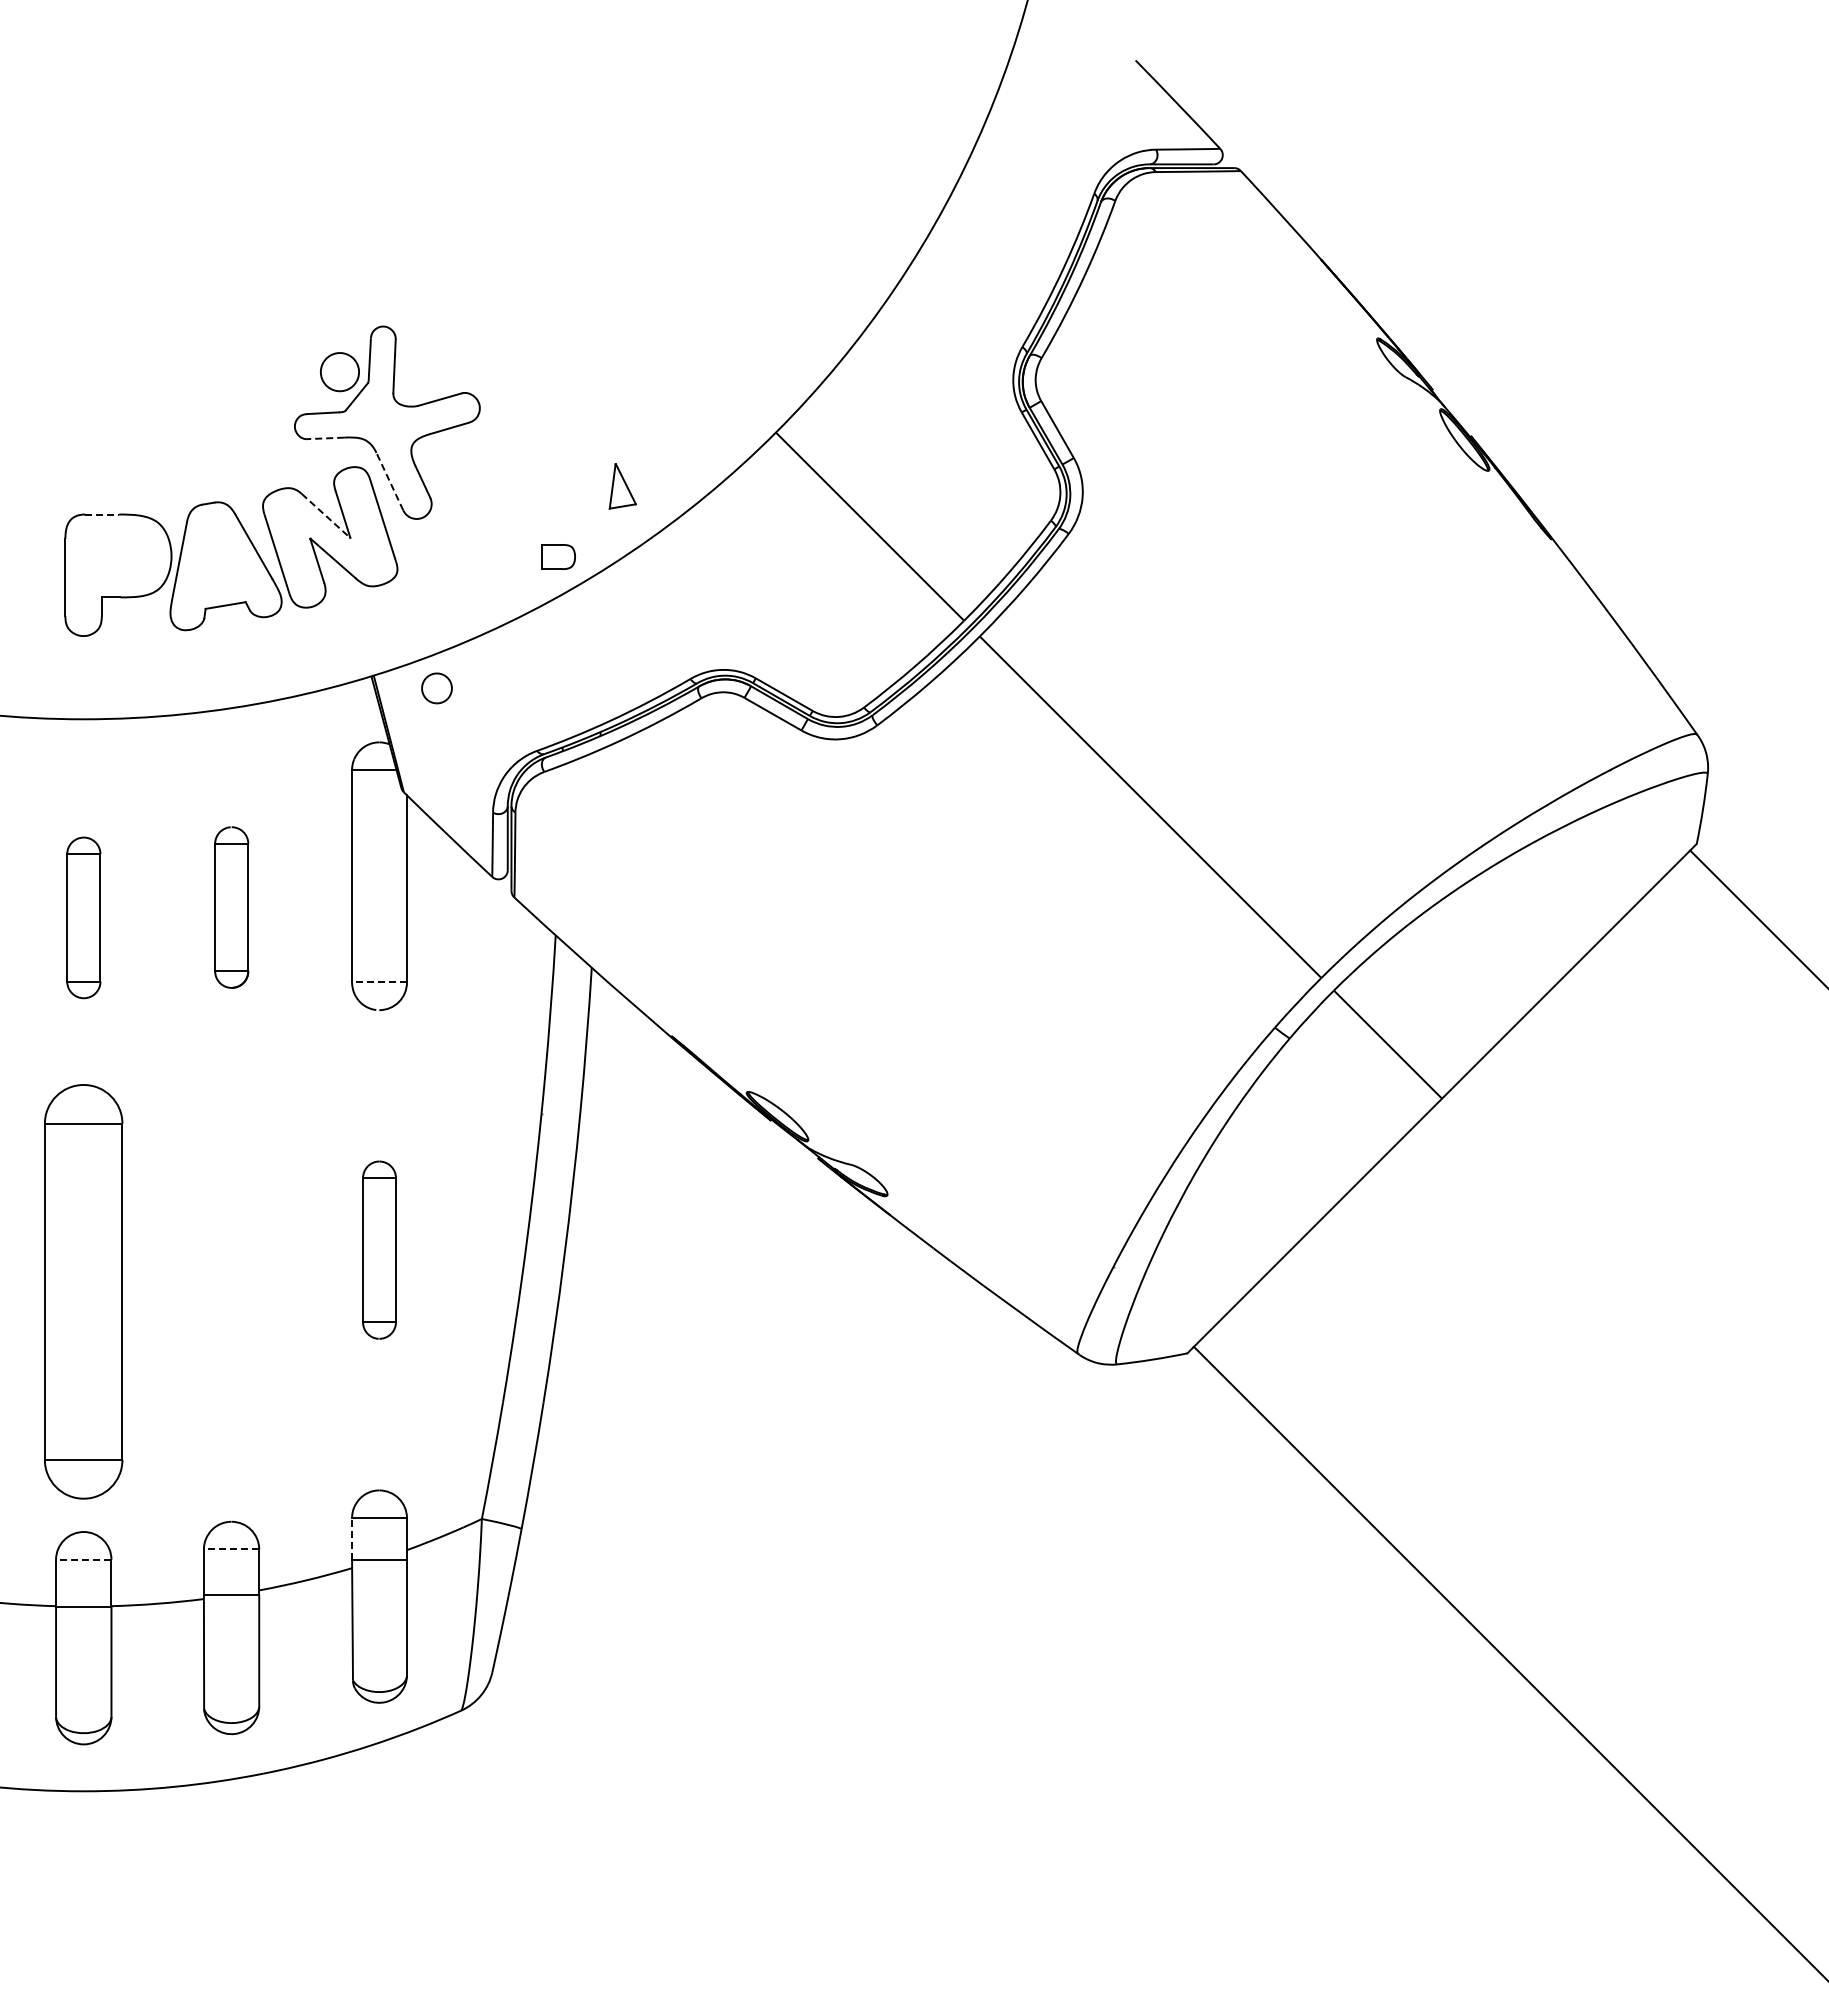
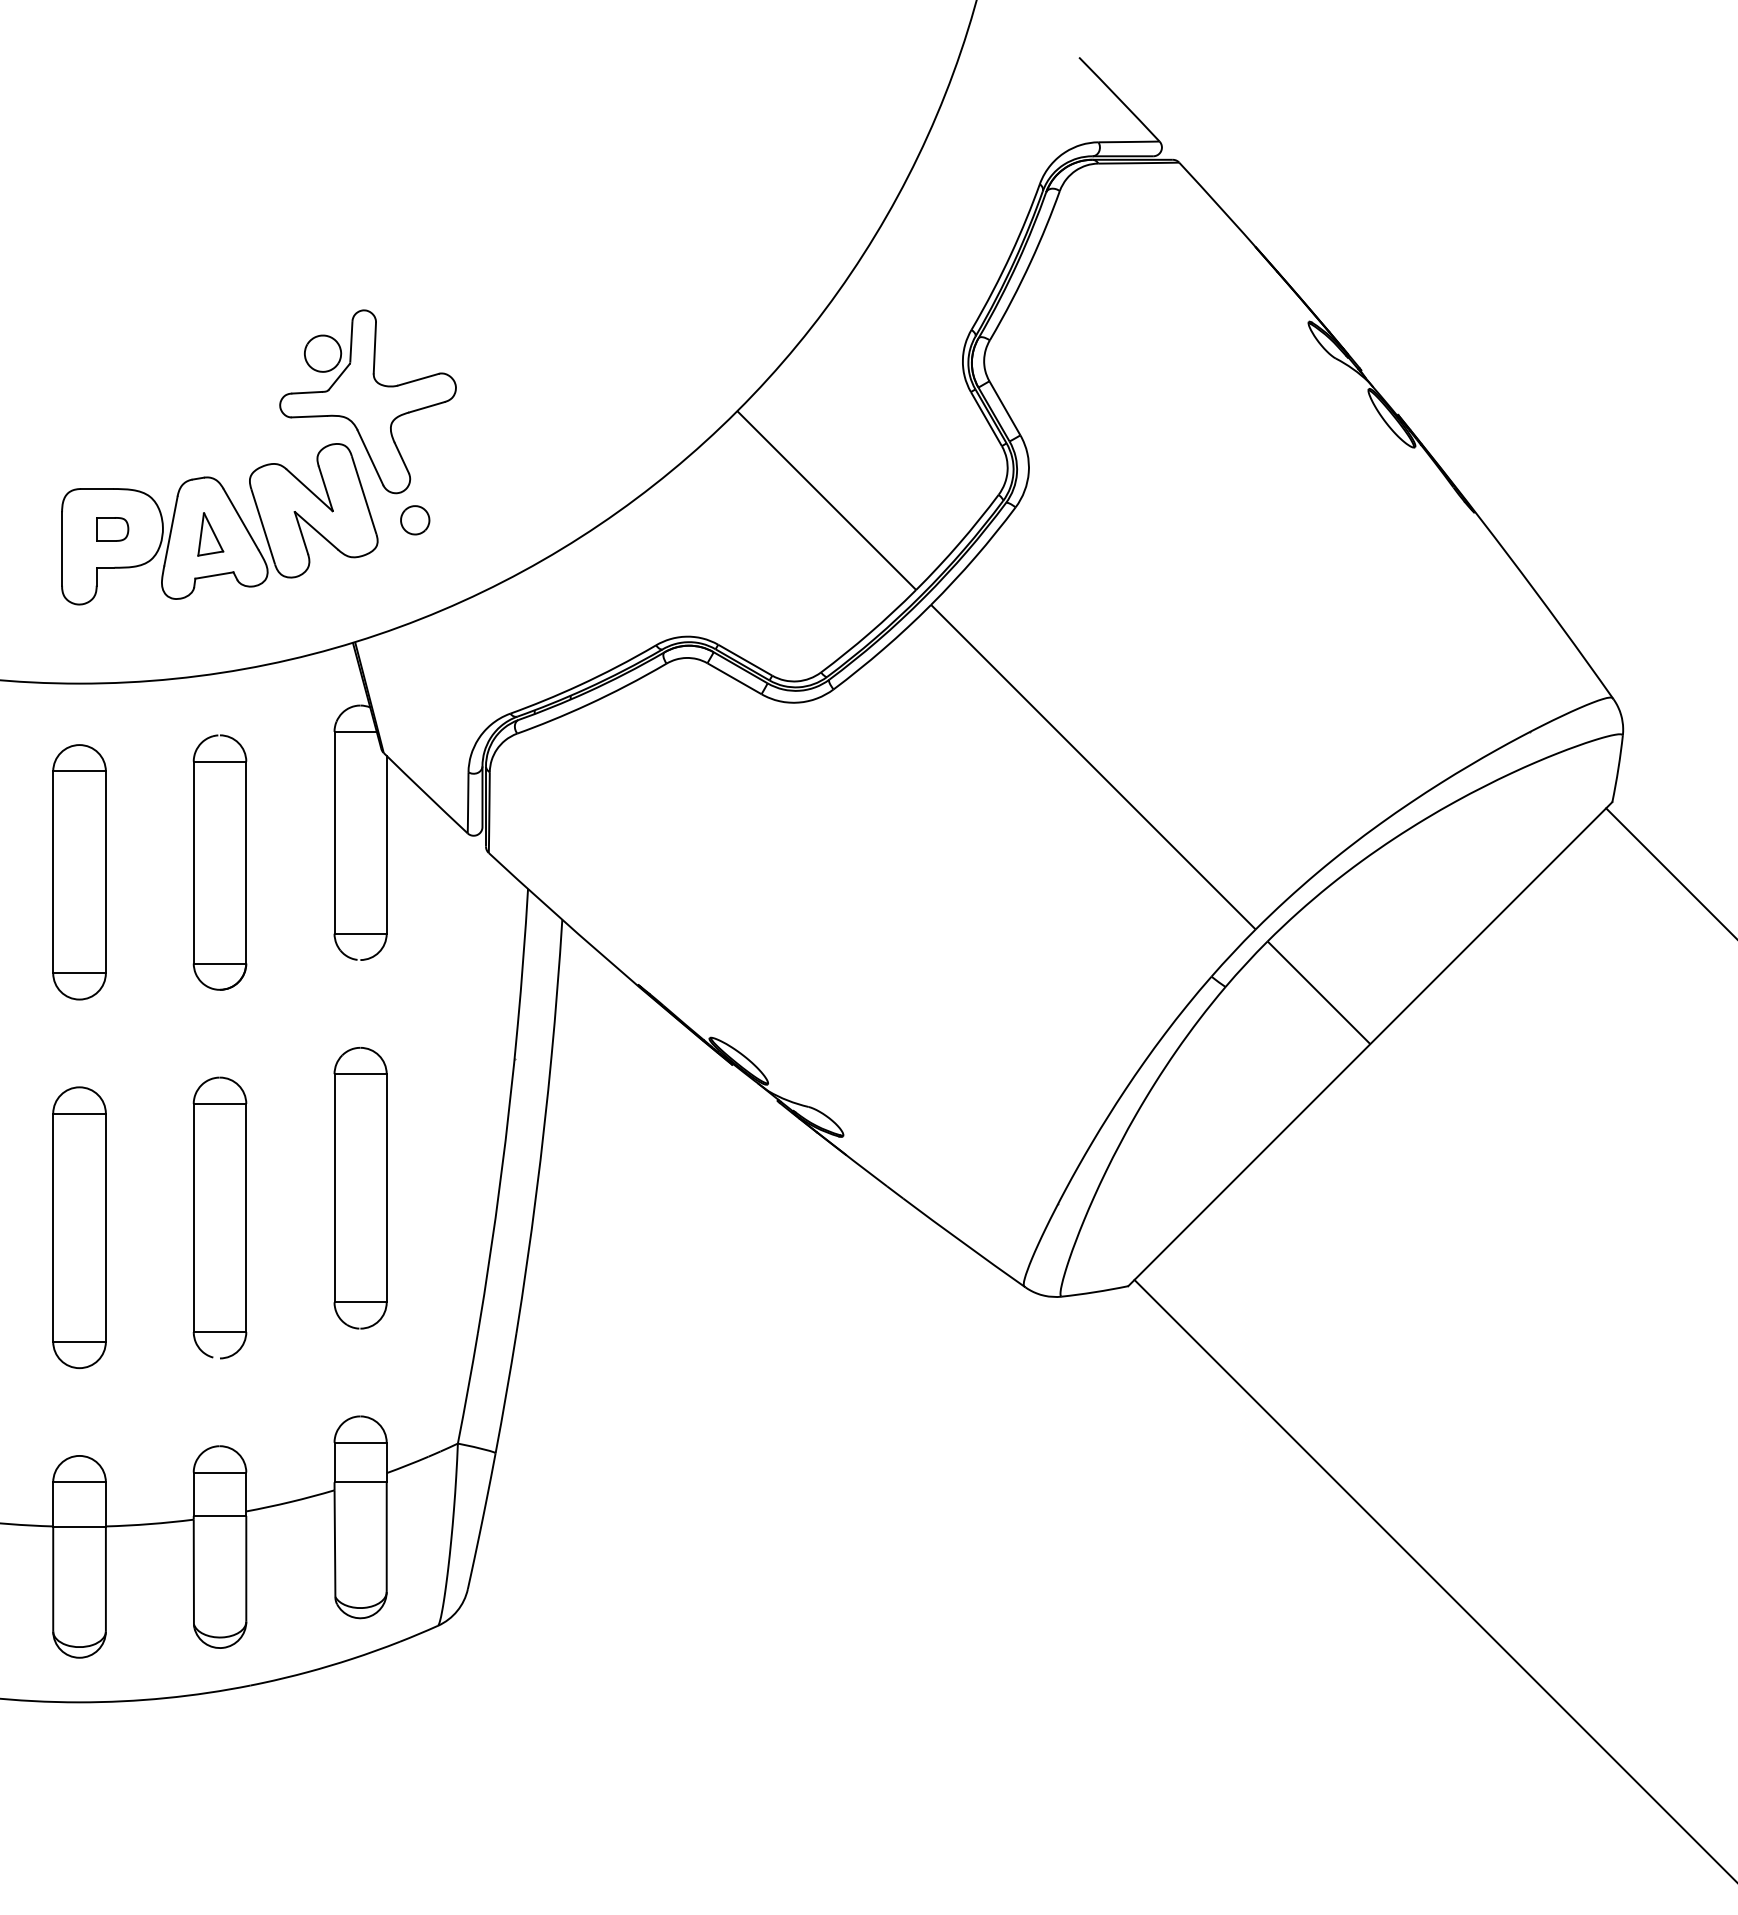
line: (325, 438) -> (309, 416), dashed -> solid
line: (389, 481) -> (370, 457), dashed -> solid
part: (622, 486) -> (210, 534), moved
line: (102, 514) -> (97, 489), dashed -> solid
line: (325, 515) -> (309, 489), dashed -> solid
part: (558, 556) -> (112, 528), moved
part: (436, 688) -> (414, 520), moved
part: (231, 907) -> (219, 862), size x1.67
part: (83, 917) -> (79, 871), size x1.67
line: (379, 982) -> (360, 933), dashed -> solid
part: (379, 1249) -> (360, 1187), size x1.67
part: (231, 1281) -> (219, 1217), added
part: (83, 1291) -> (79, 1227), size x0.71
line: (352, 1538) -> (334, 1462), dashed -> solid
line: (231, 1549) -> (219, 1472), dashed -> solid
line: (83, 1559) -> (79, 1482), dashed -> solid

